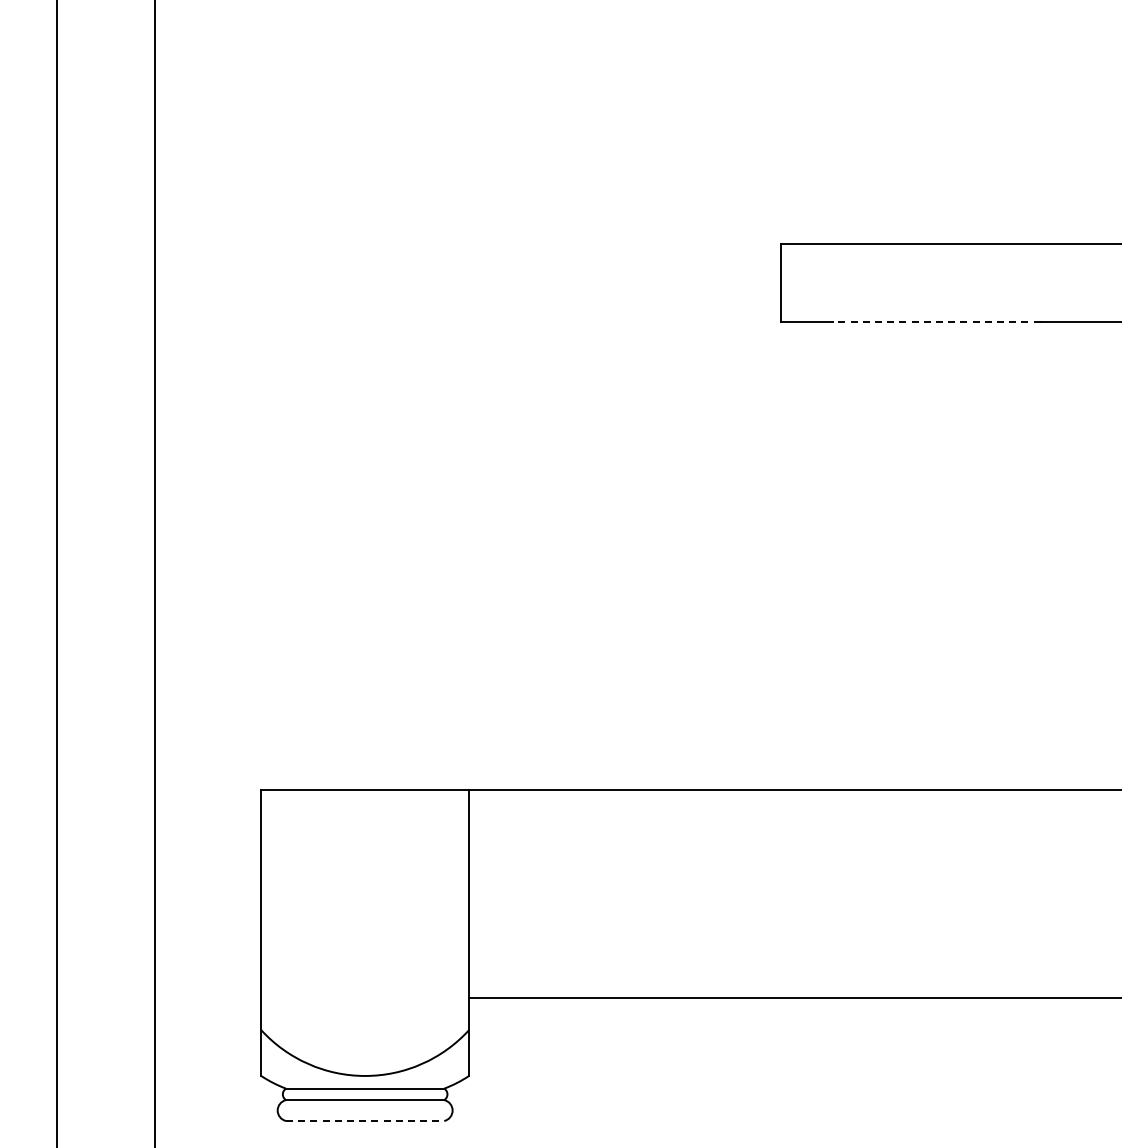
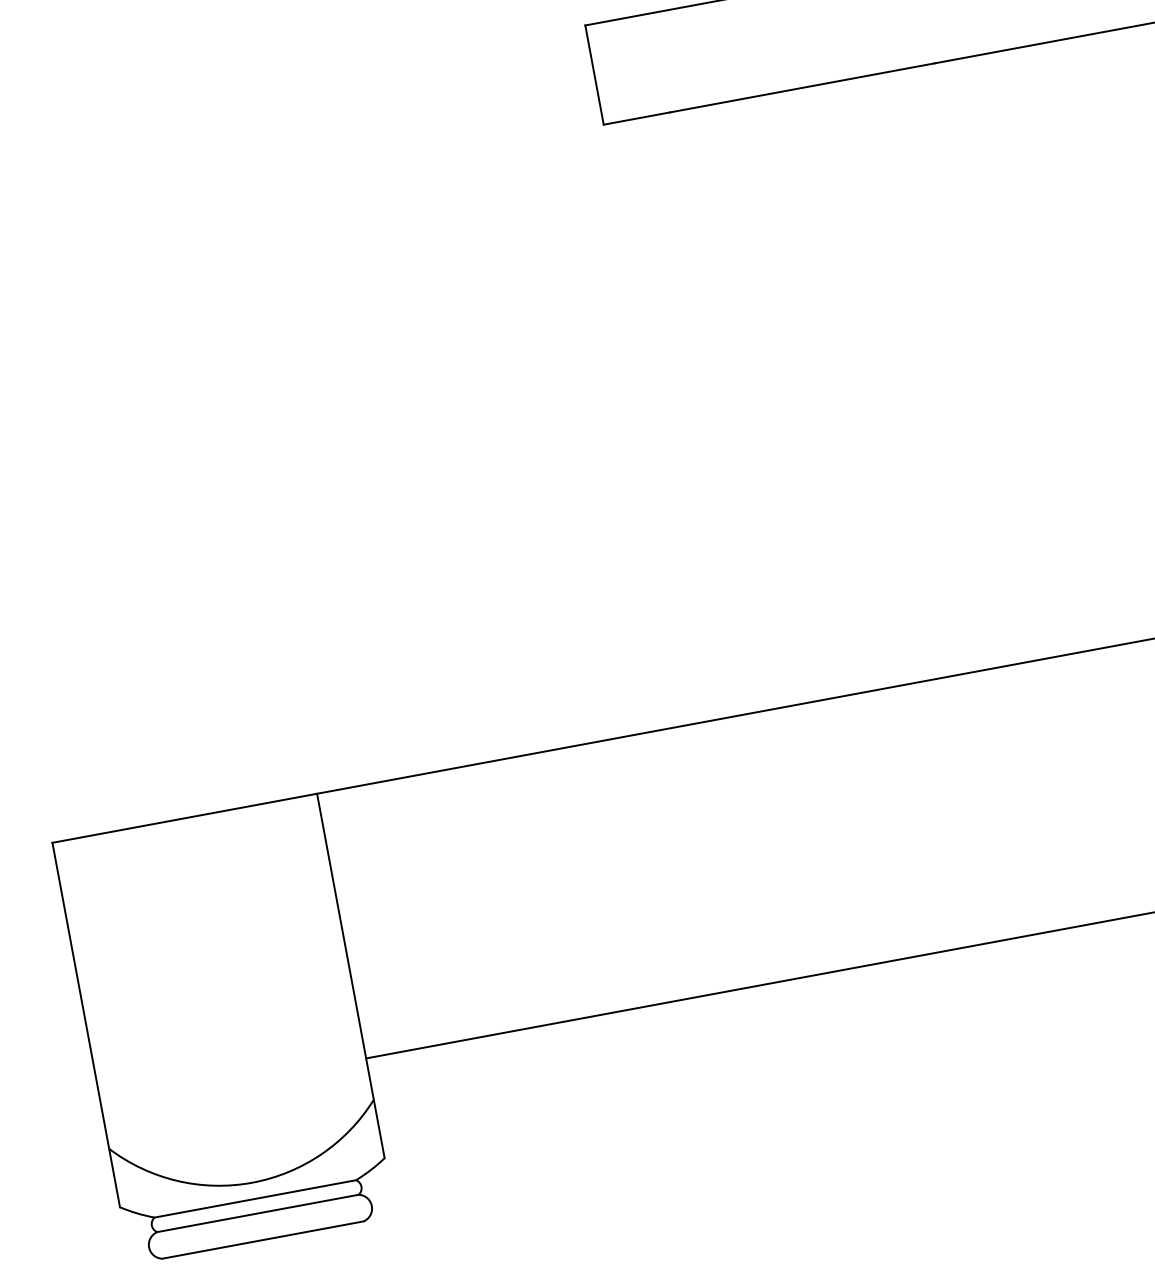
line: (936, 322) -> (802, 88), dashed -> solid
line: (365, 1121) -> (263, 1240), dashed -> solid

